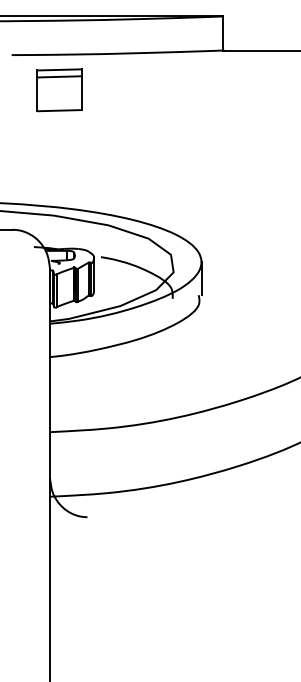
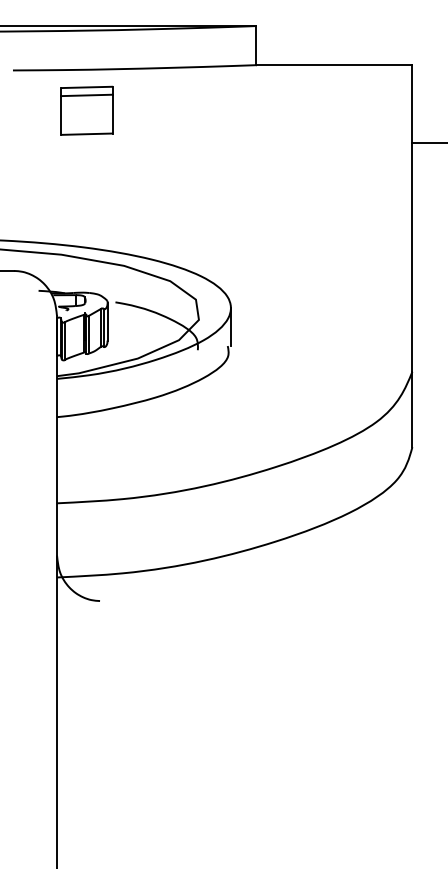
part: (59, 90) -> (86, 110), moved

